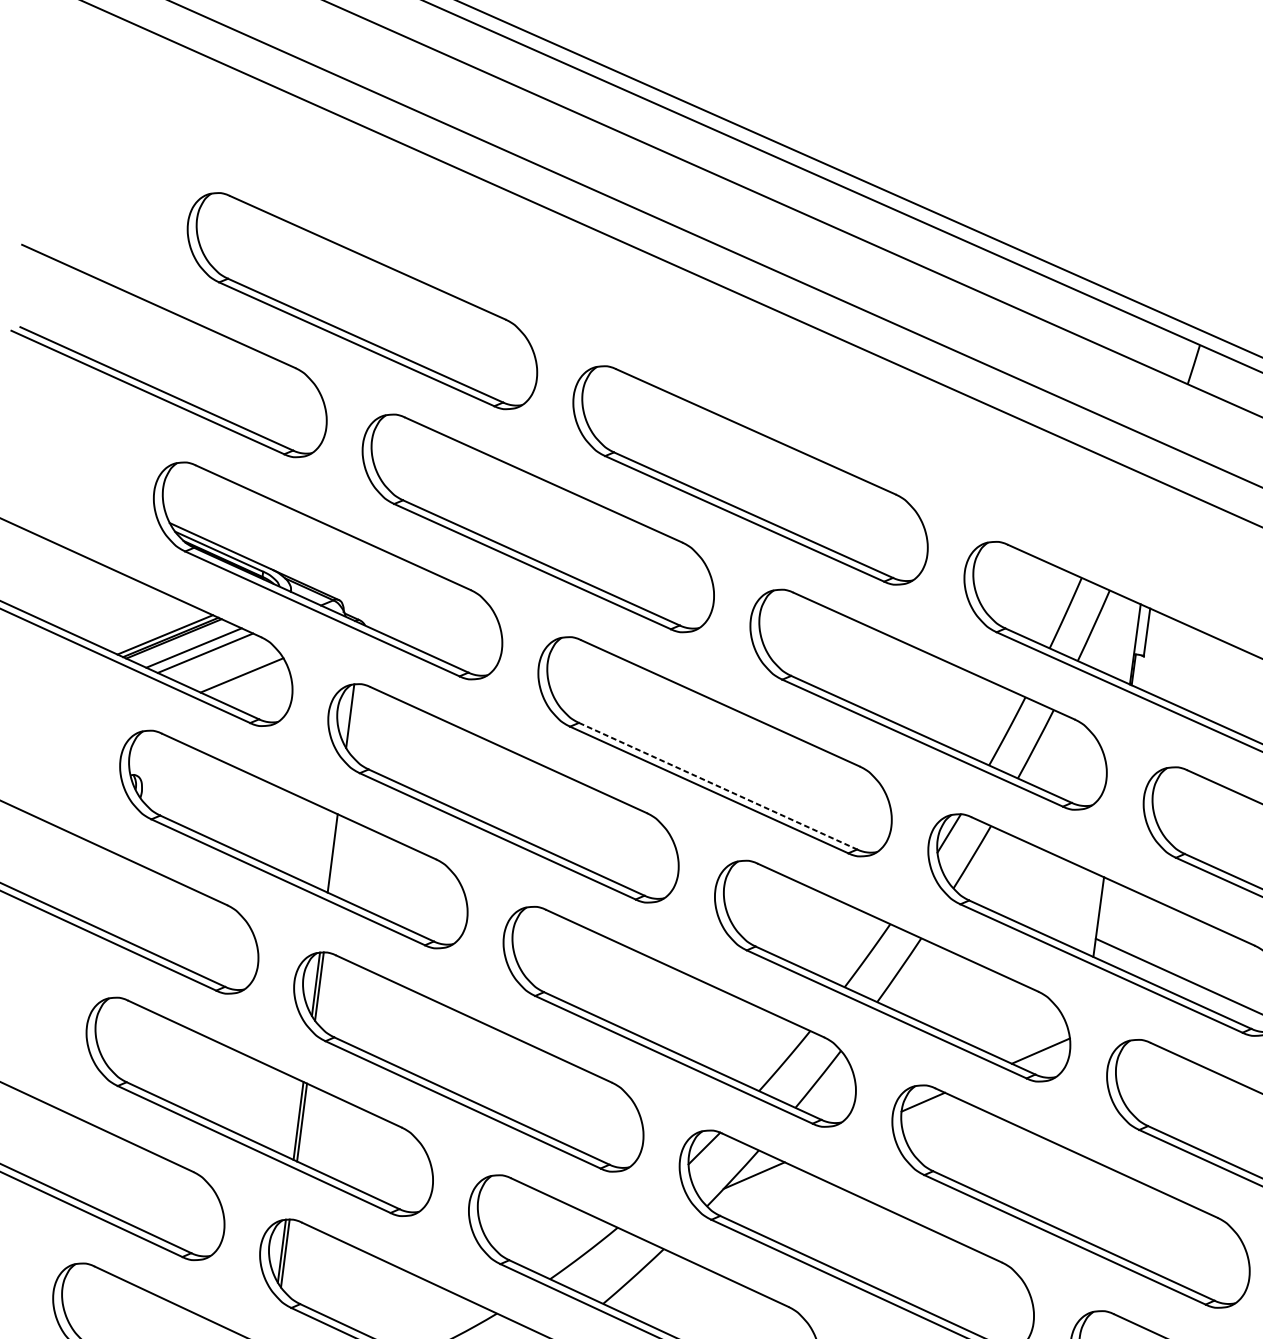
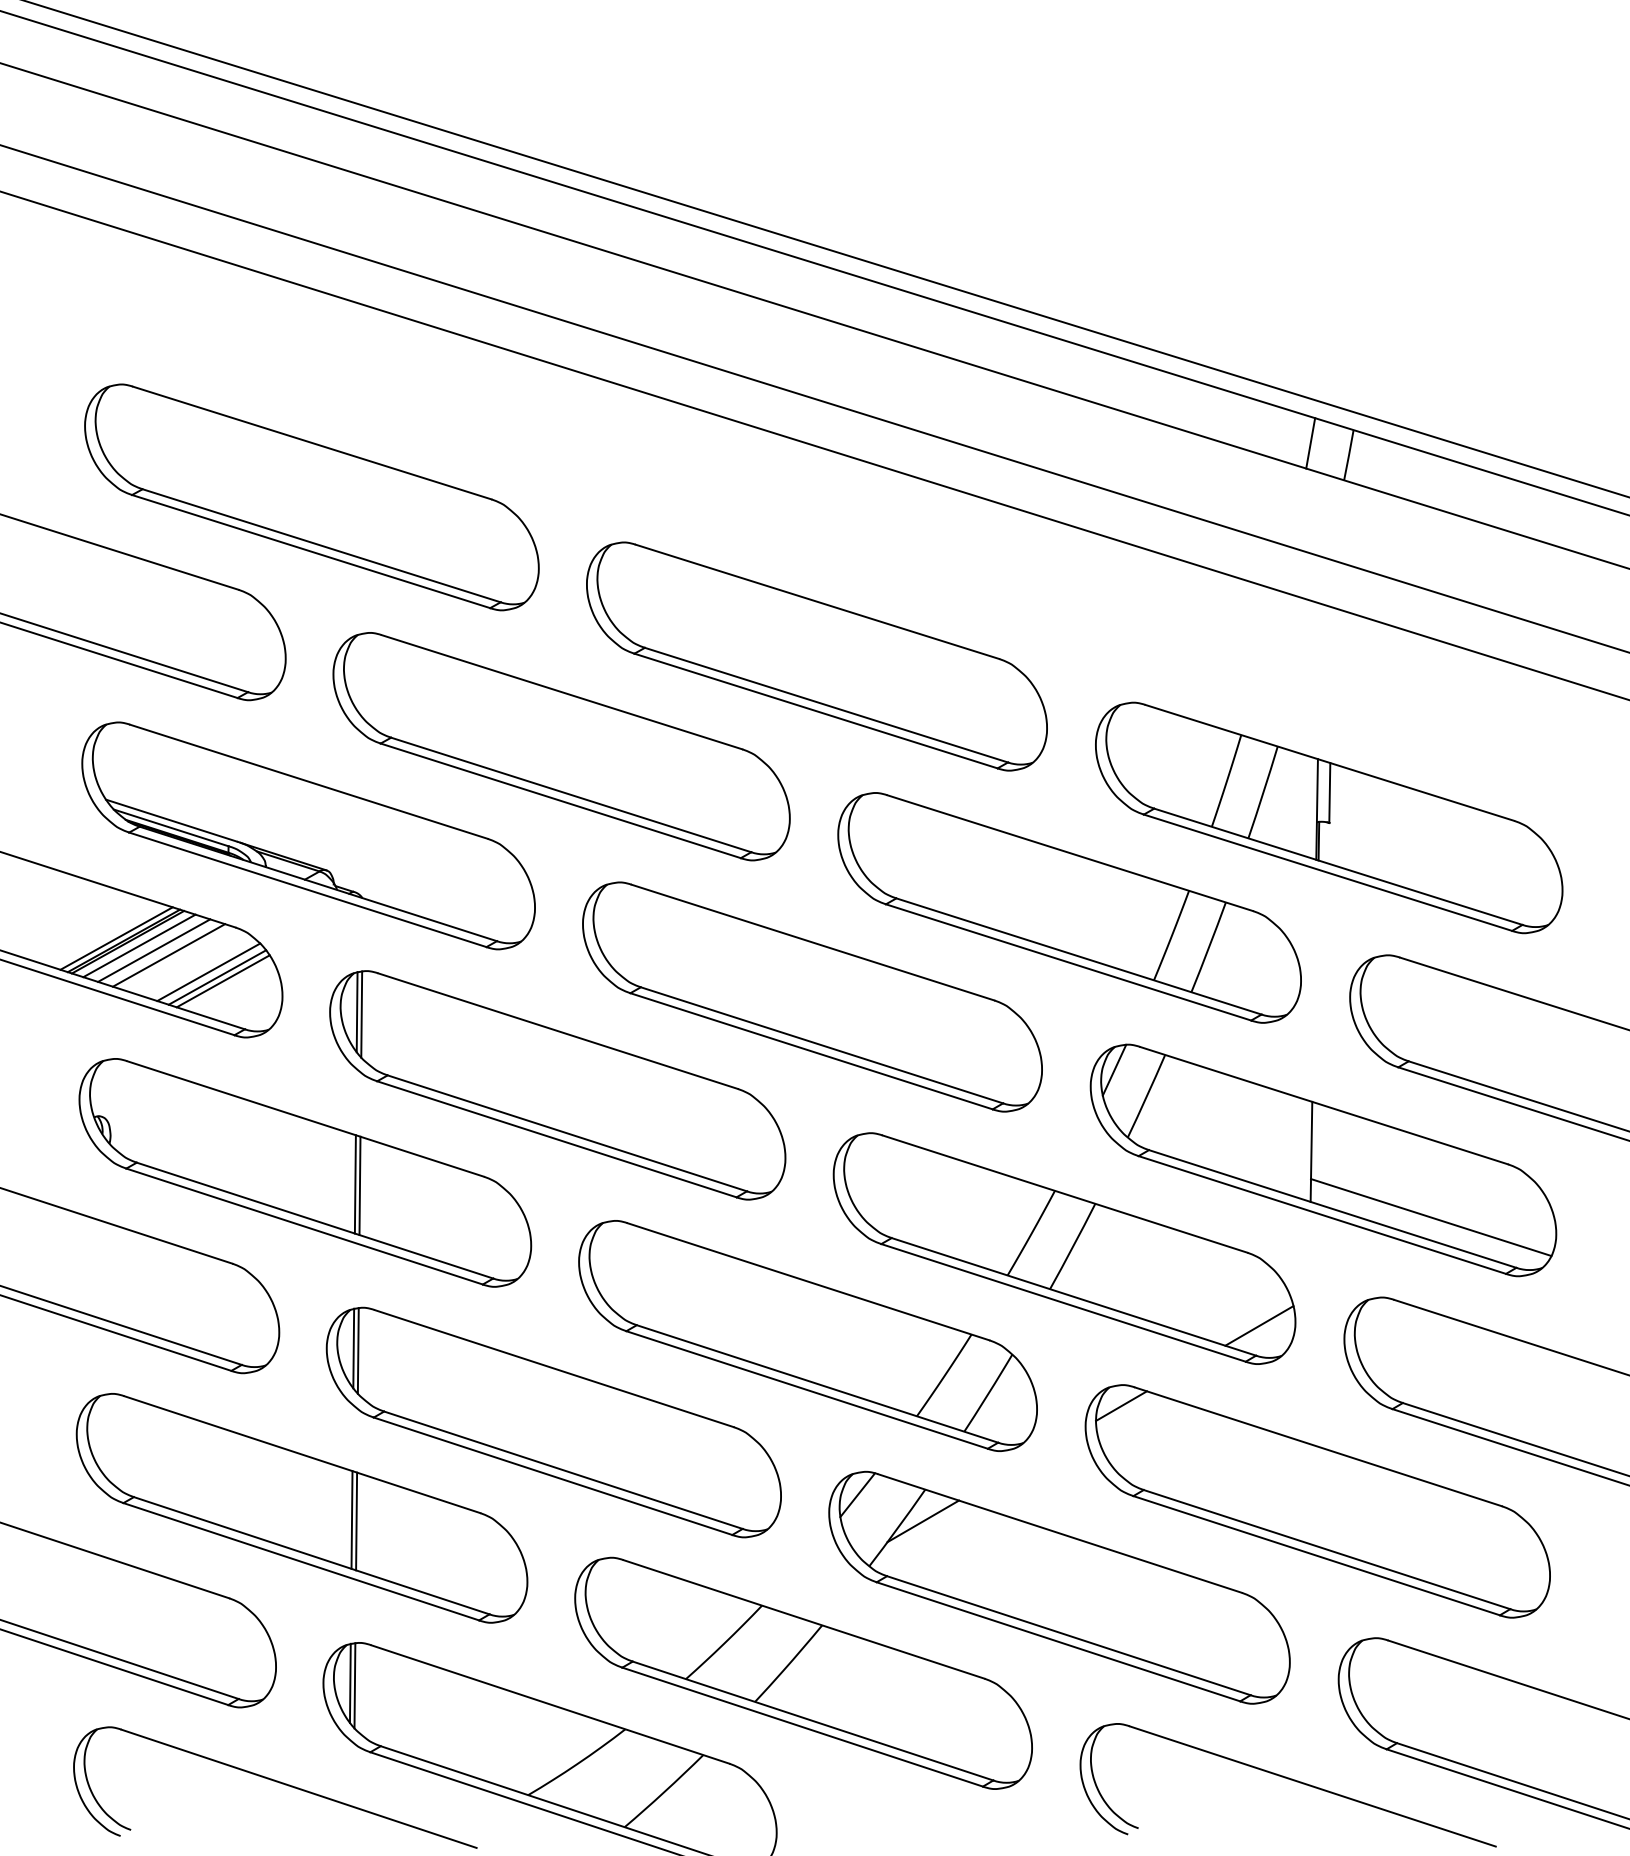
line: (1164, 351) -> (1310, 443), added
line: (182, 642) -> (139, 945), added
line: (235, 670) -> (208, 972), added
line: (245, 679) -> (222, 981), added
line: (353, 718) -> (361, 1014), added
line: (718, 786) -> (822, 1045), dashed -> solid
line: (335, 854) -> (359, 1185), added

